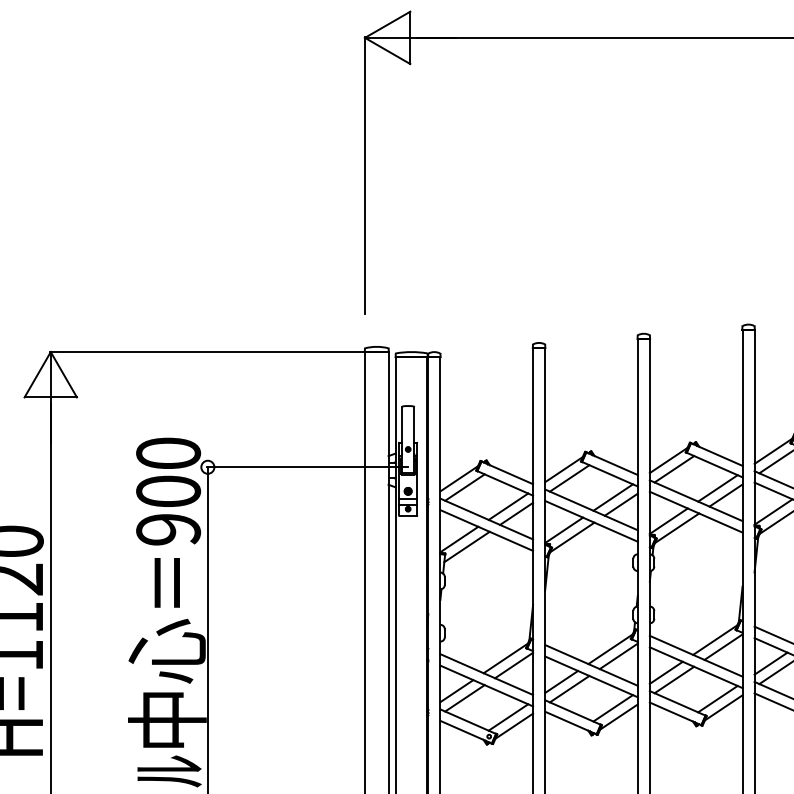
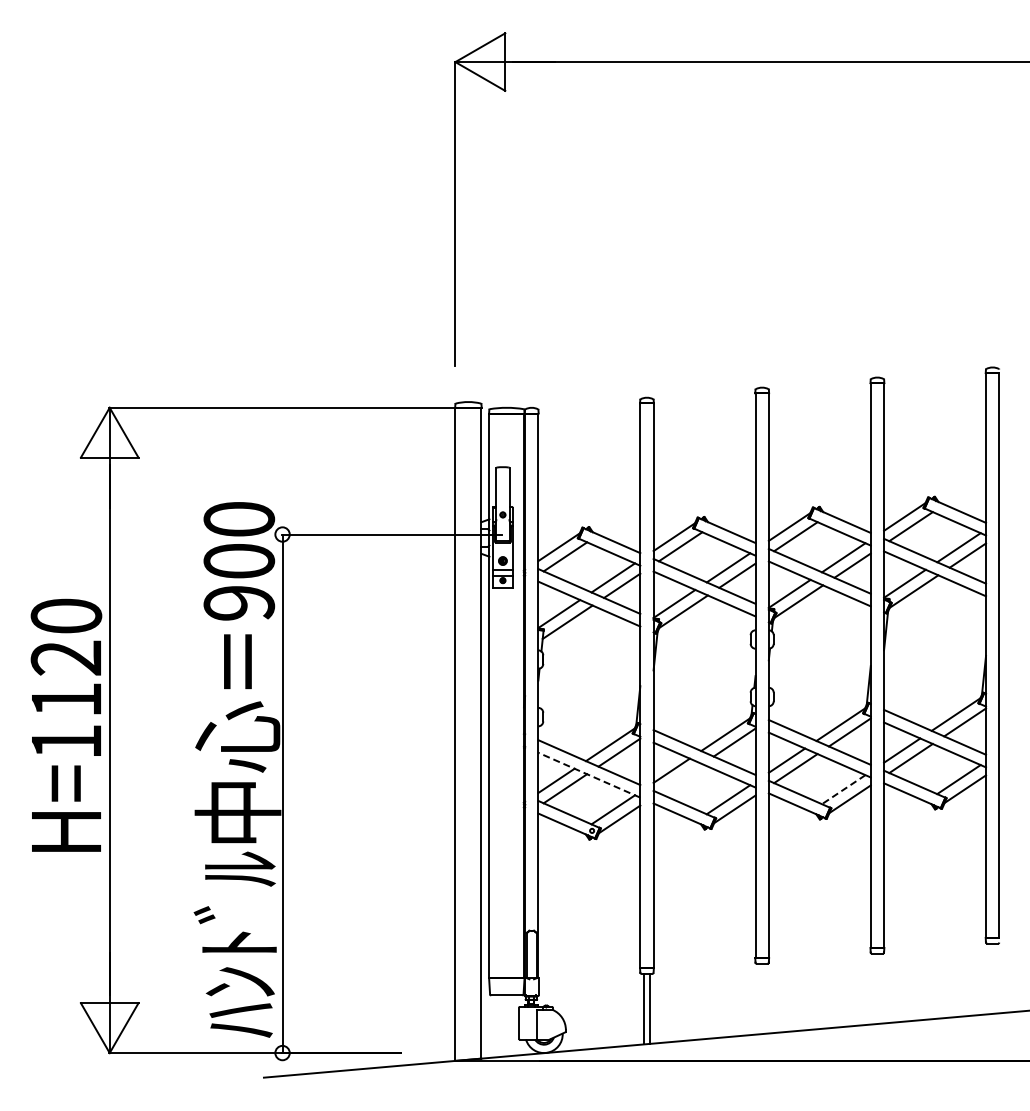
line: (486, 686) -> (589, 775), solid -> dashed
line: (569, 689) -> (680, 778), removed
line: (717, 699) -> (843, 789), solid -> dashed

